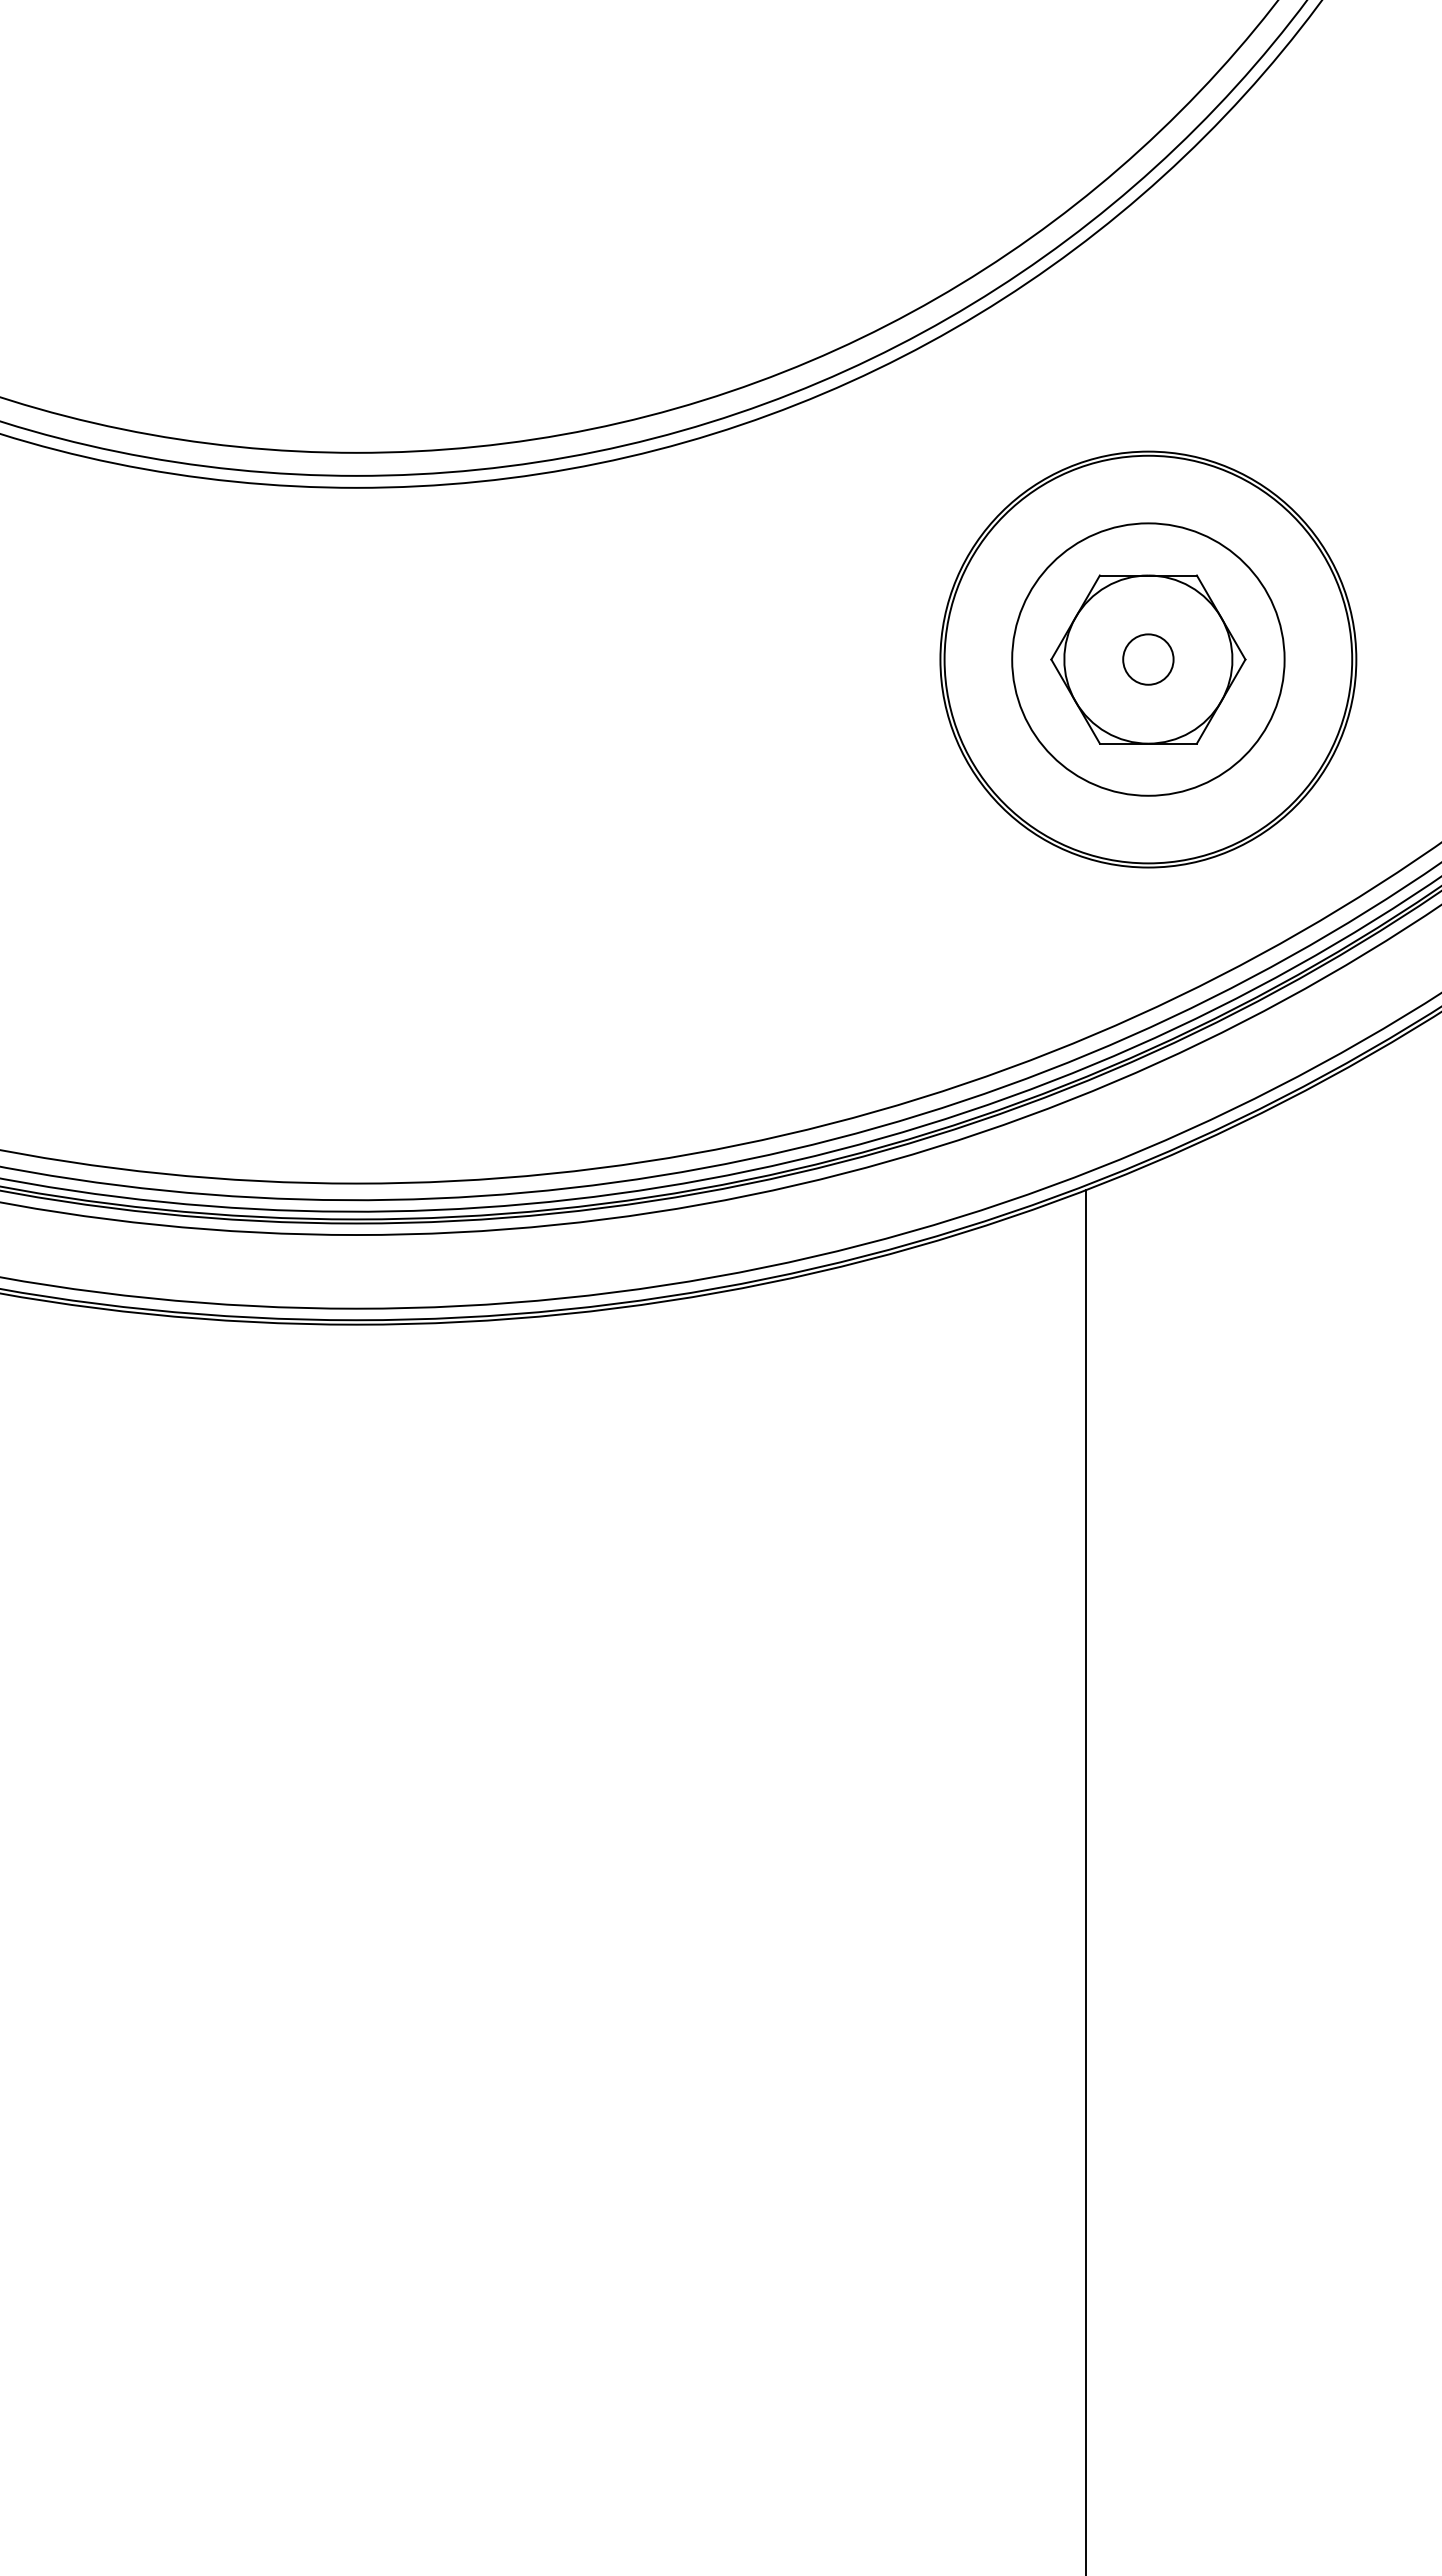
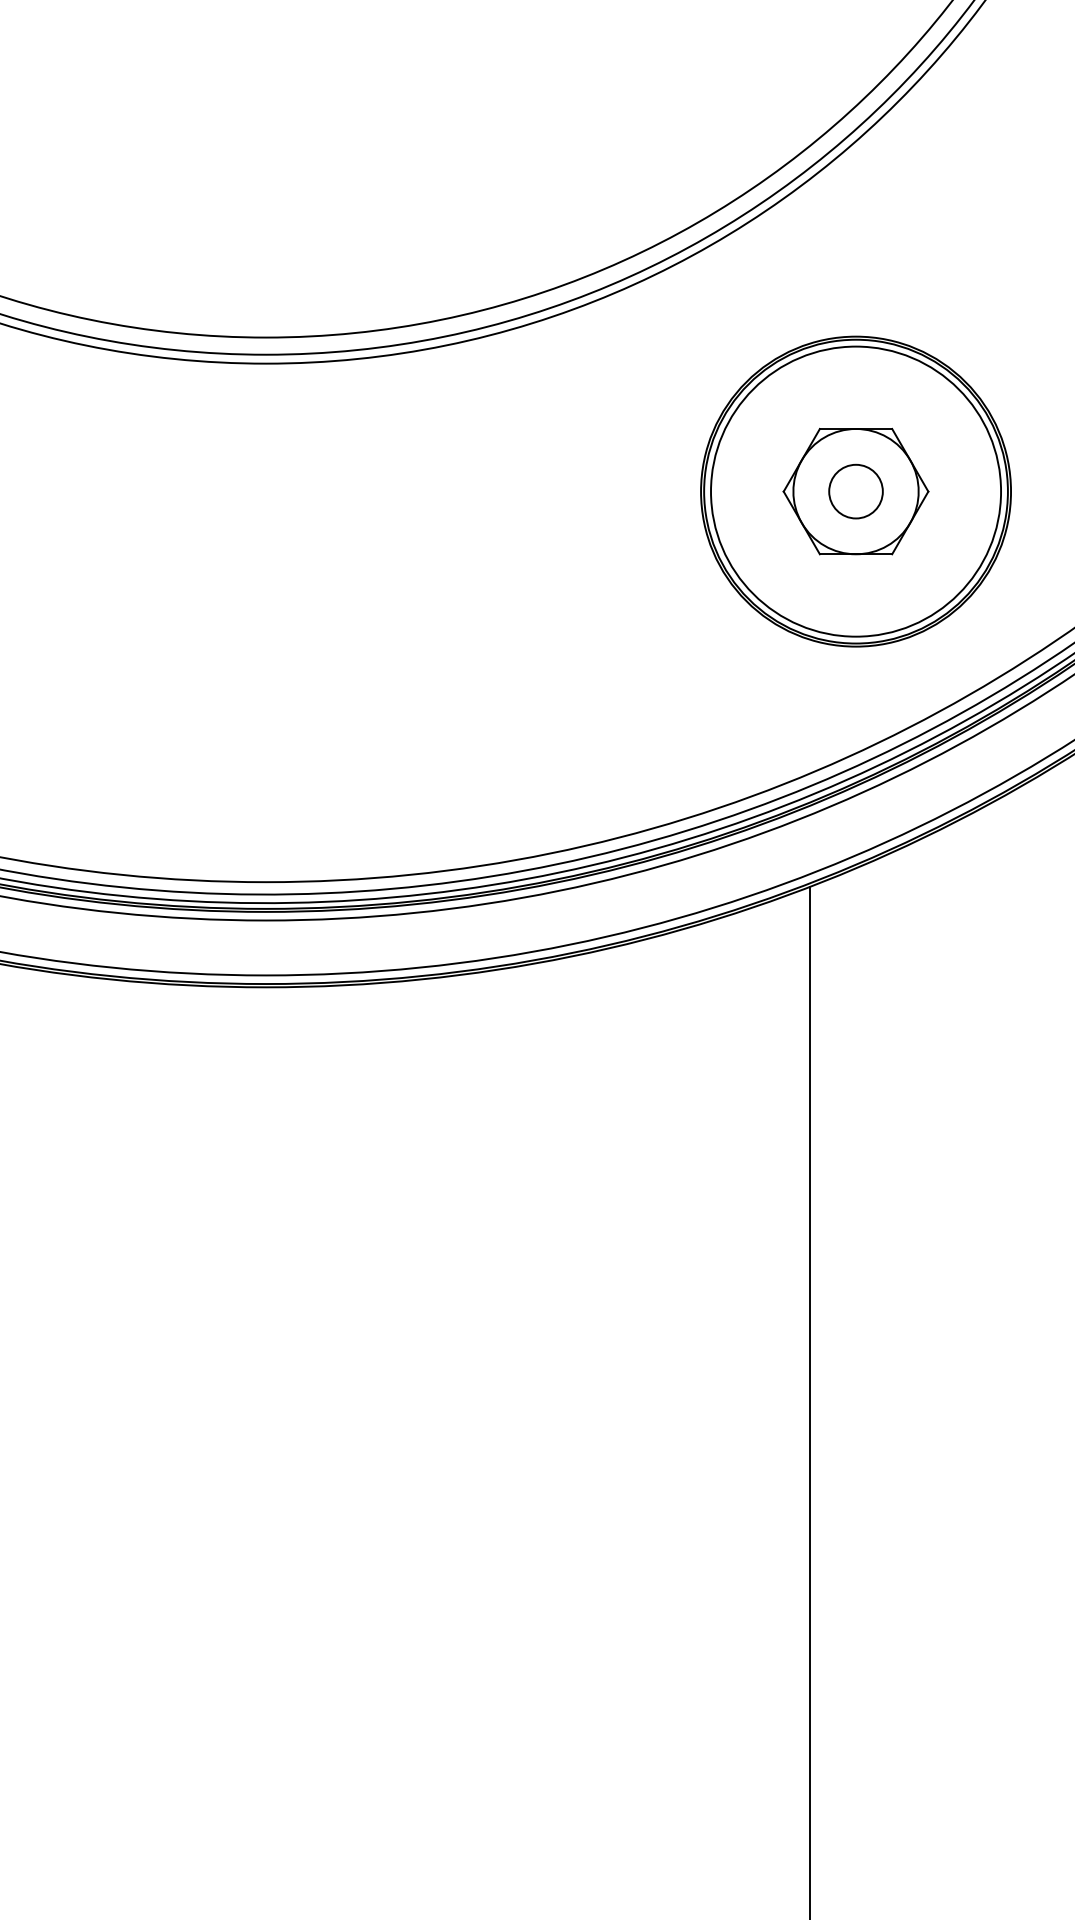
circle: (1147, 659) -> (855, 491), size x1.43
circle: (1148, 659) -> (856, 491), size x1.43

